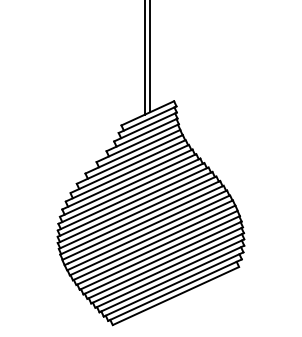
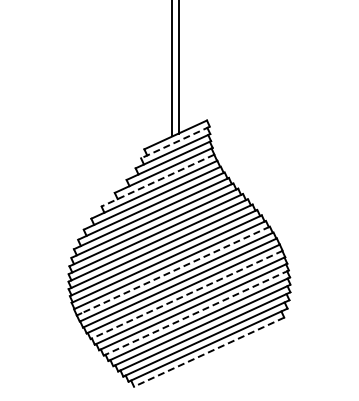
line: (147, 119) -> (175, 142), solid -> dashed
line: (132, 151) -> (157, 180), solid -> dashed
line: (147, 227) -> (175, 270), solid -> dashed
line: (157, 247) -> (187, 294), solid -> dashed
line: (166, 262) -> (197, 312), solid -> dashed
line: (177, 295) -> (210, 351), solid -> dashed

